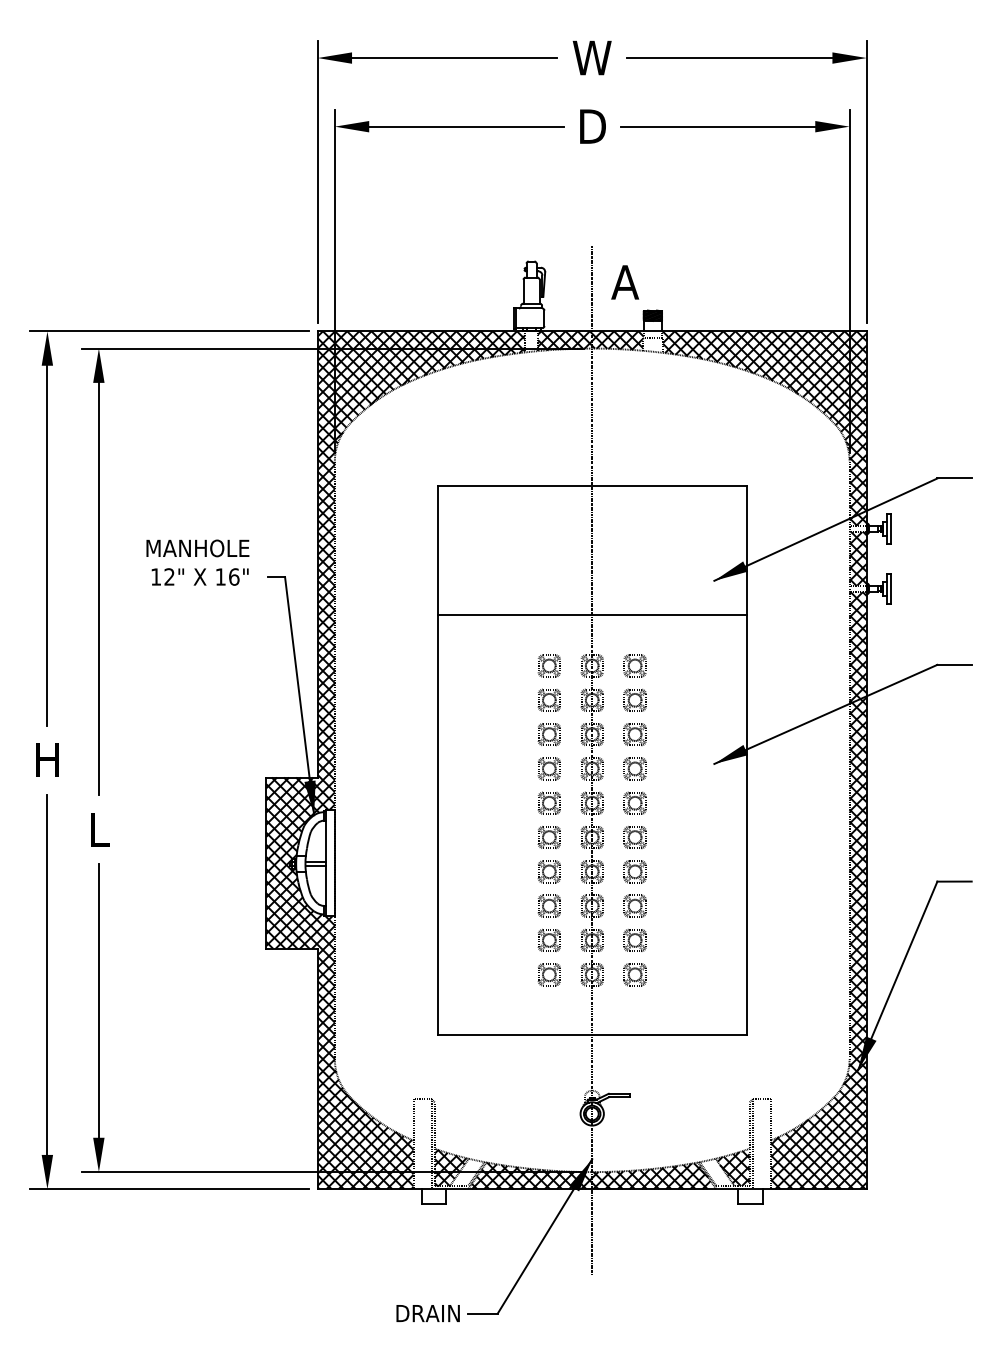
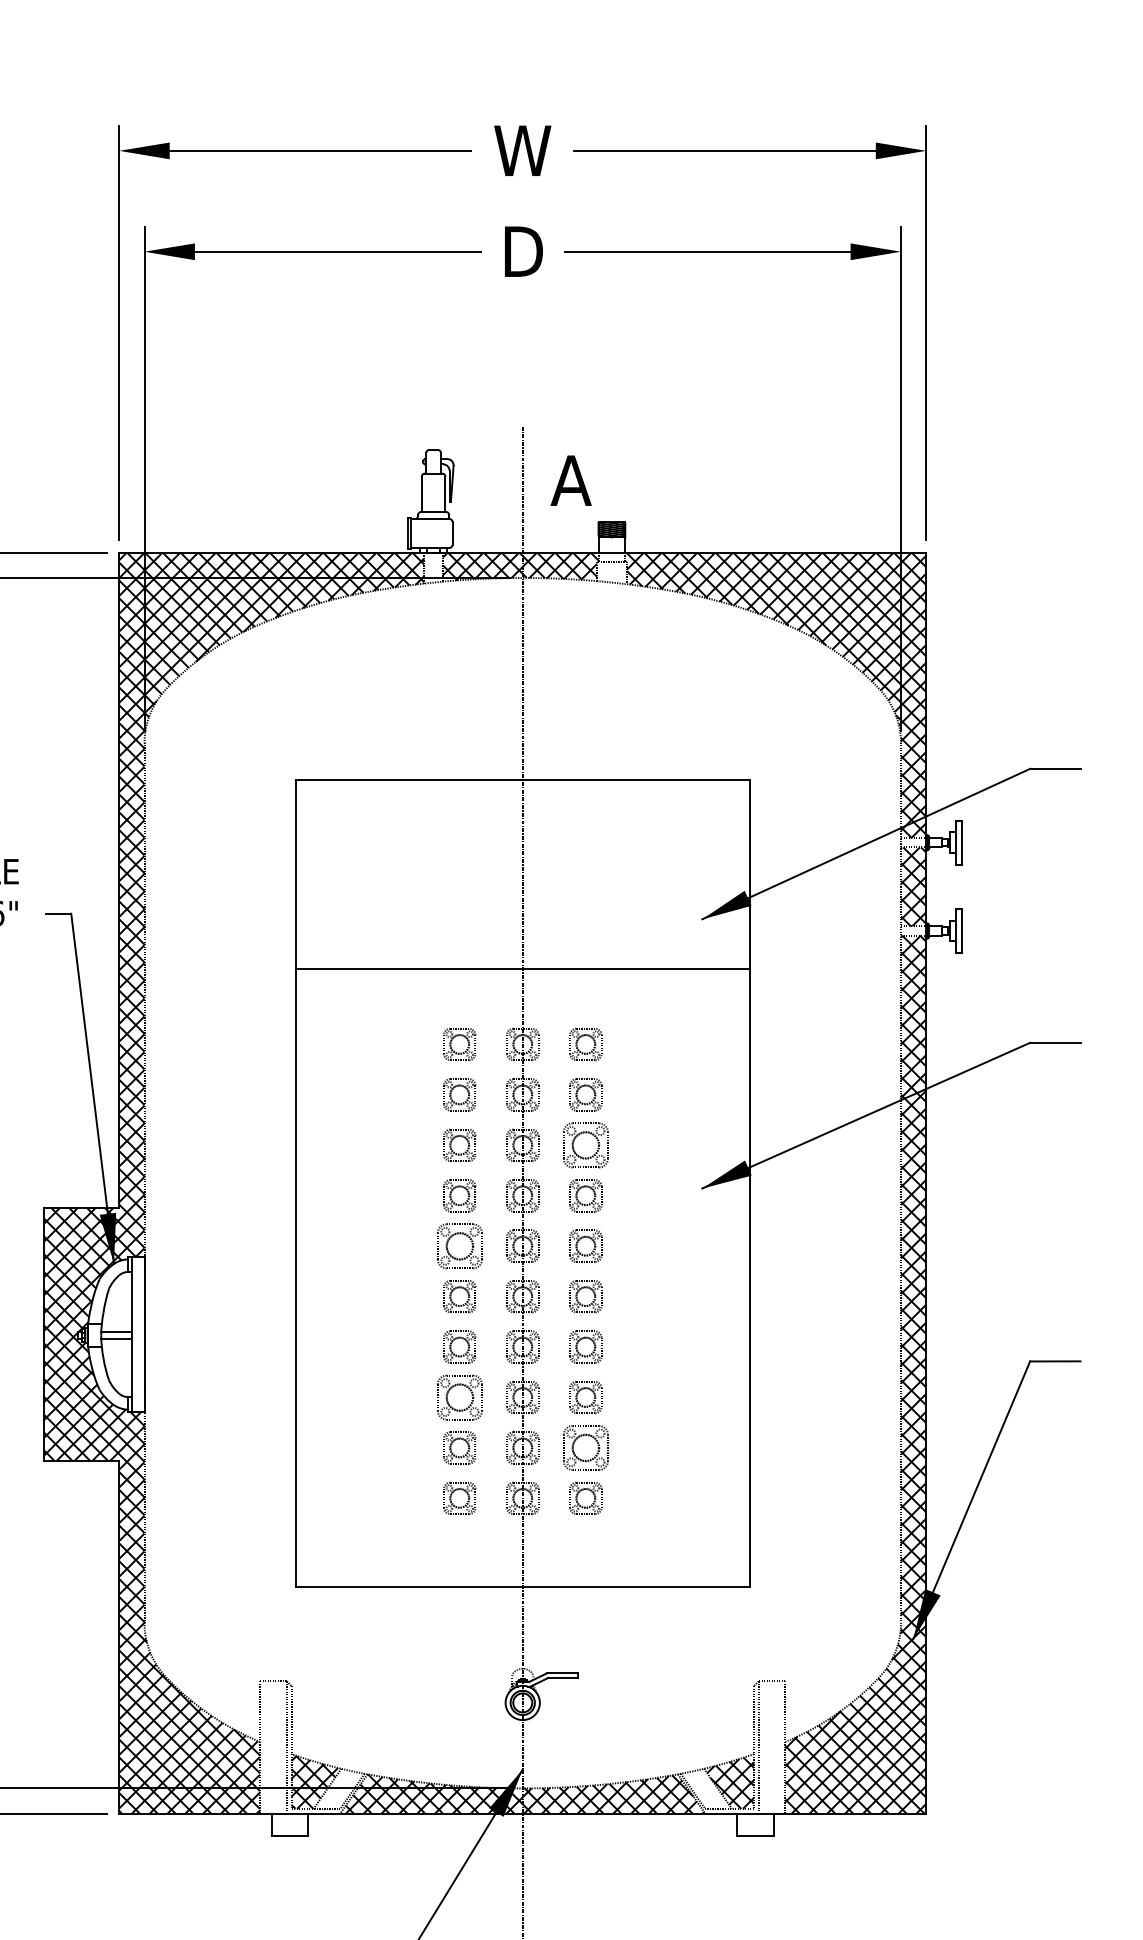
part: (634, 734) -> (584, 1145), size x1.4
part: (548, 802) -> (458, 1245), size x1.4
part: (548, 905) -> (458, 1396), size x1.4
part: (634, 940) -> (584, 1447), size x1.4

